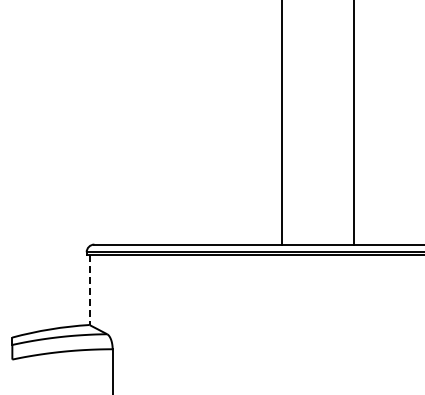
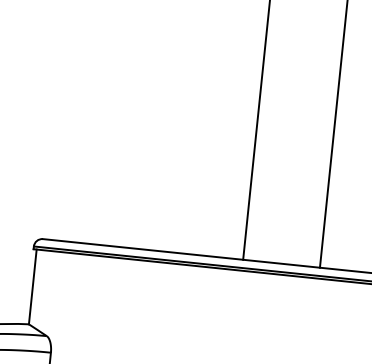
line: (89, 290) -> (32, 287), dashed -> solid

